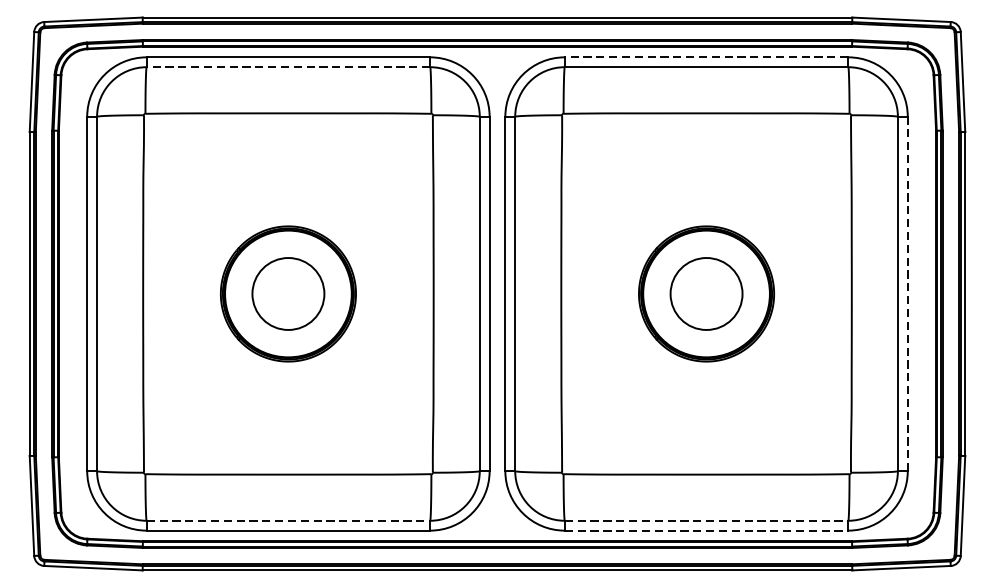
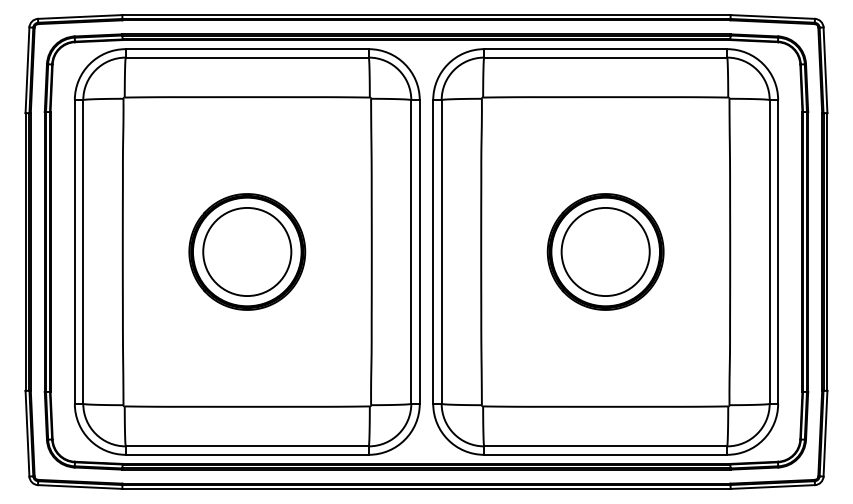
line: (706, 57) -> (605, 49), dashed -> solid
line: (287, 67) -> (246, 57), dashed -> solid
circle: (288, 293) -> (247, 251), size x1.43
circle: (706, 293) -> (605, 251), size x1.43
line: (908, 293) -> (778, 251), dashed -> solid
line: (288, 520) -> (247, 446), dashed -> solid
line: (707, 520) -> (606, 446), dashed -> solid
line: (707, 530) -> (606, 454), dashed -> solid

